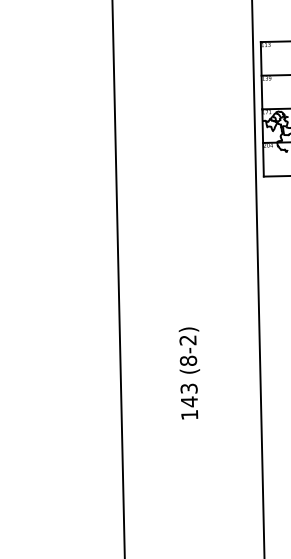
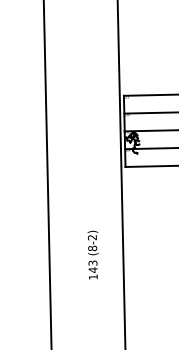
text: (188, 372) -> (92, 254), moved

